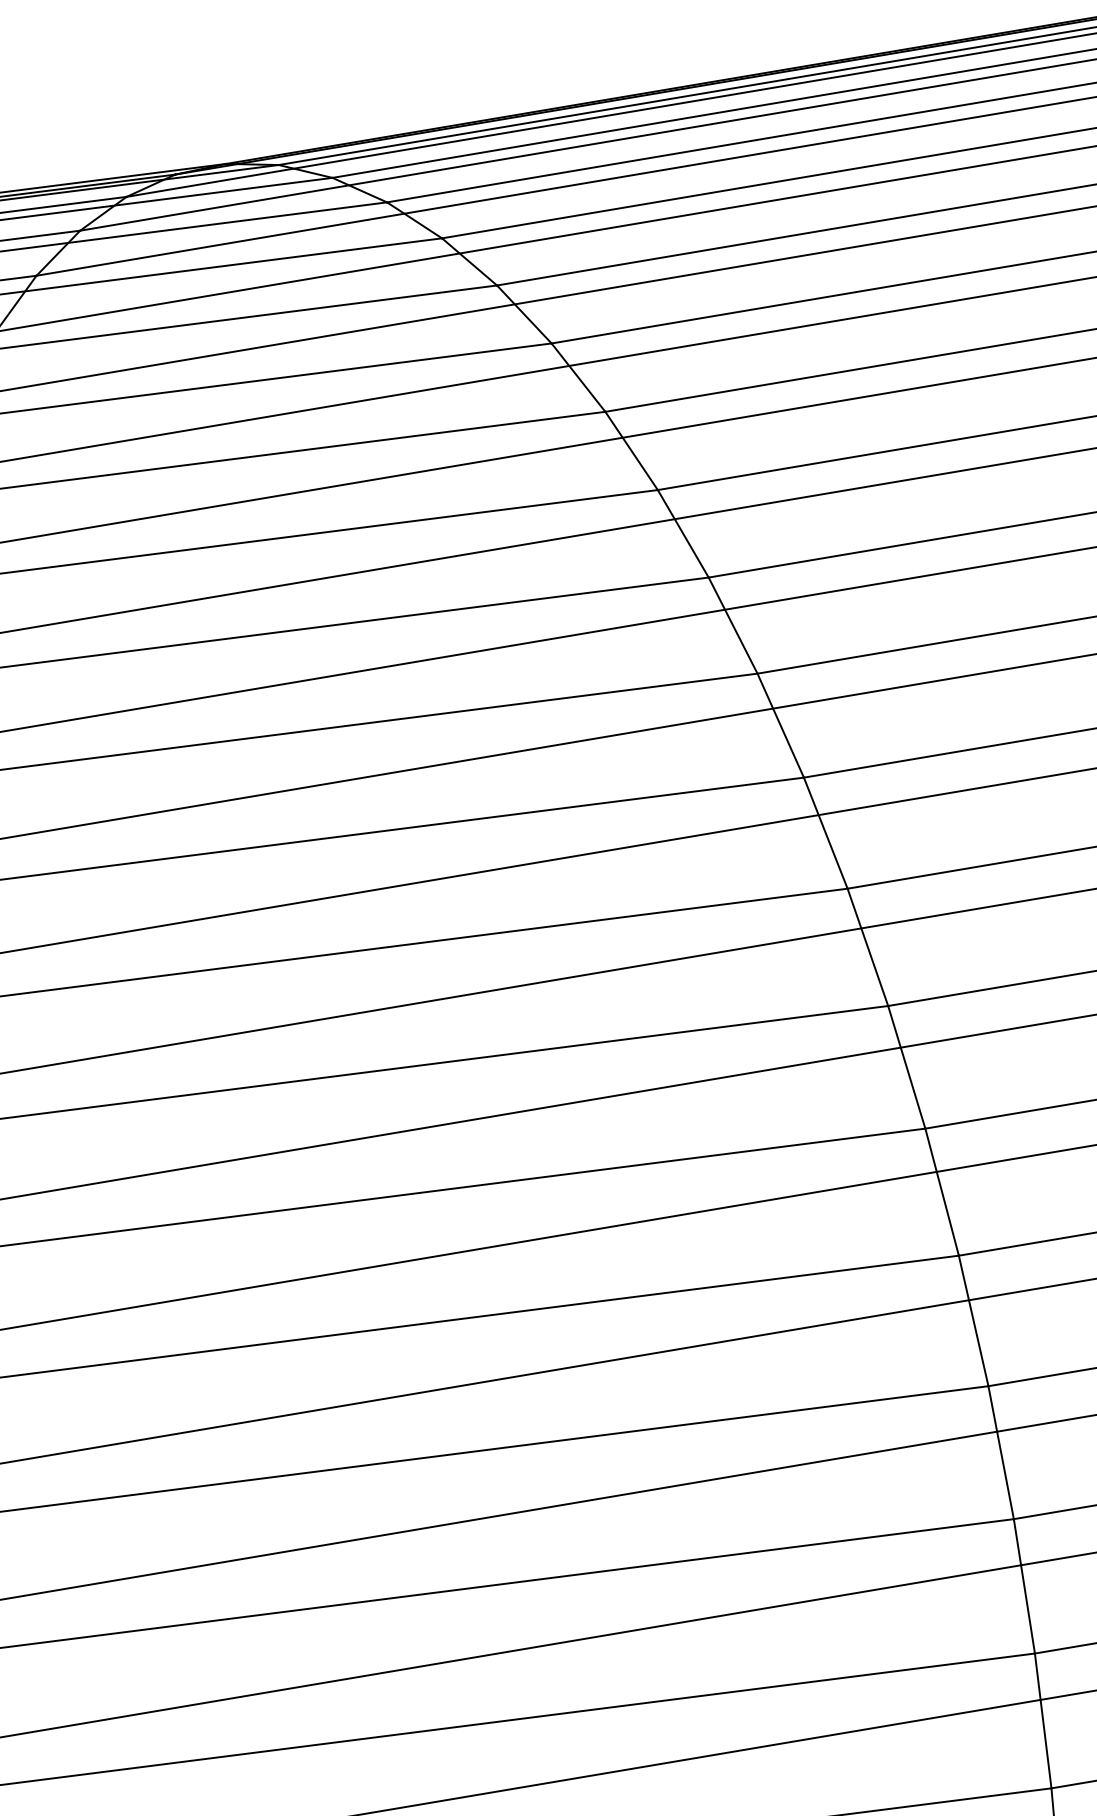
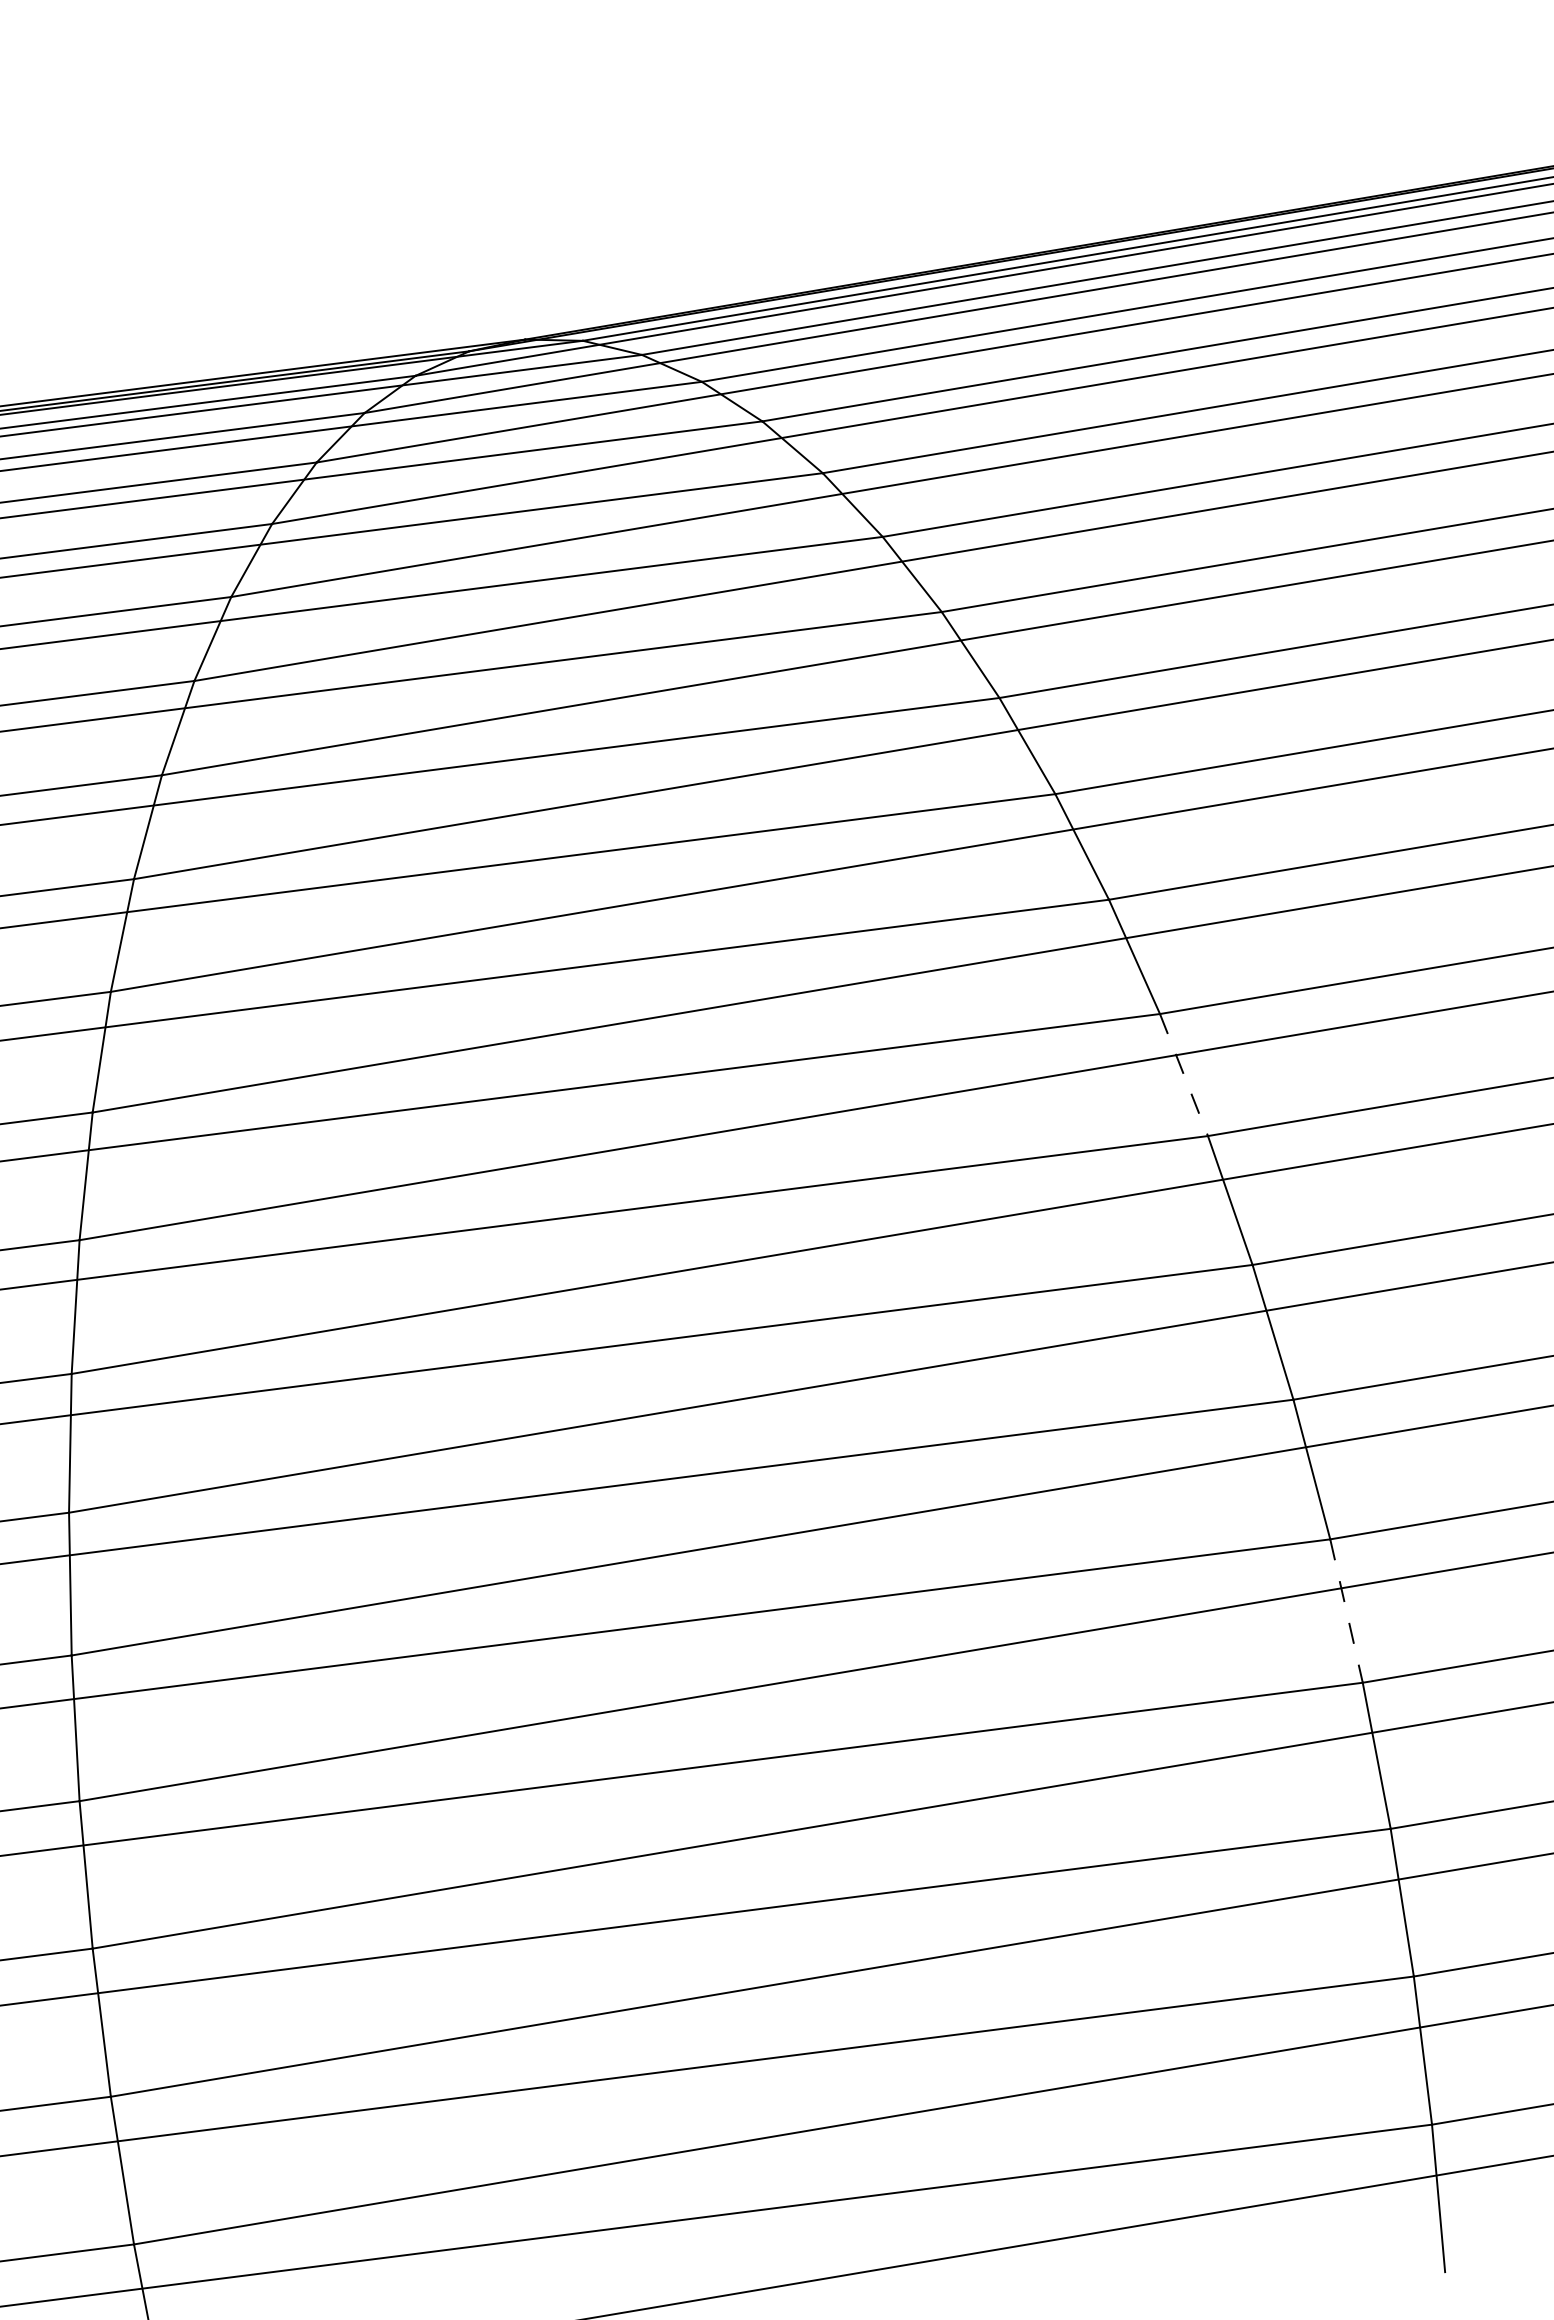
line: (826, 833) -> (1184, 1075), solid -> dashed
line: (973, 1321) -> (1346, 1611), solid -> dashed

